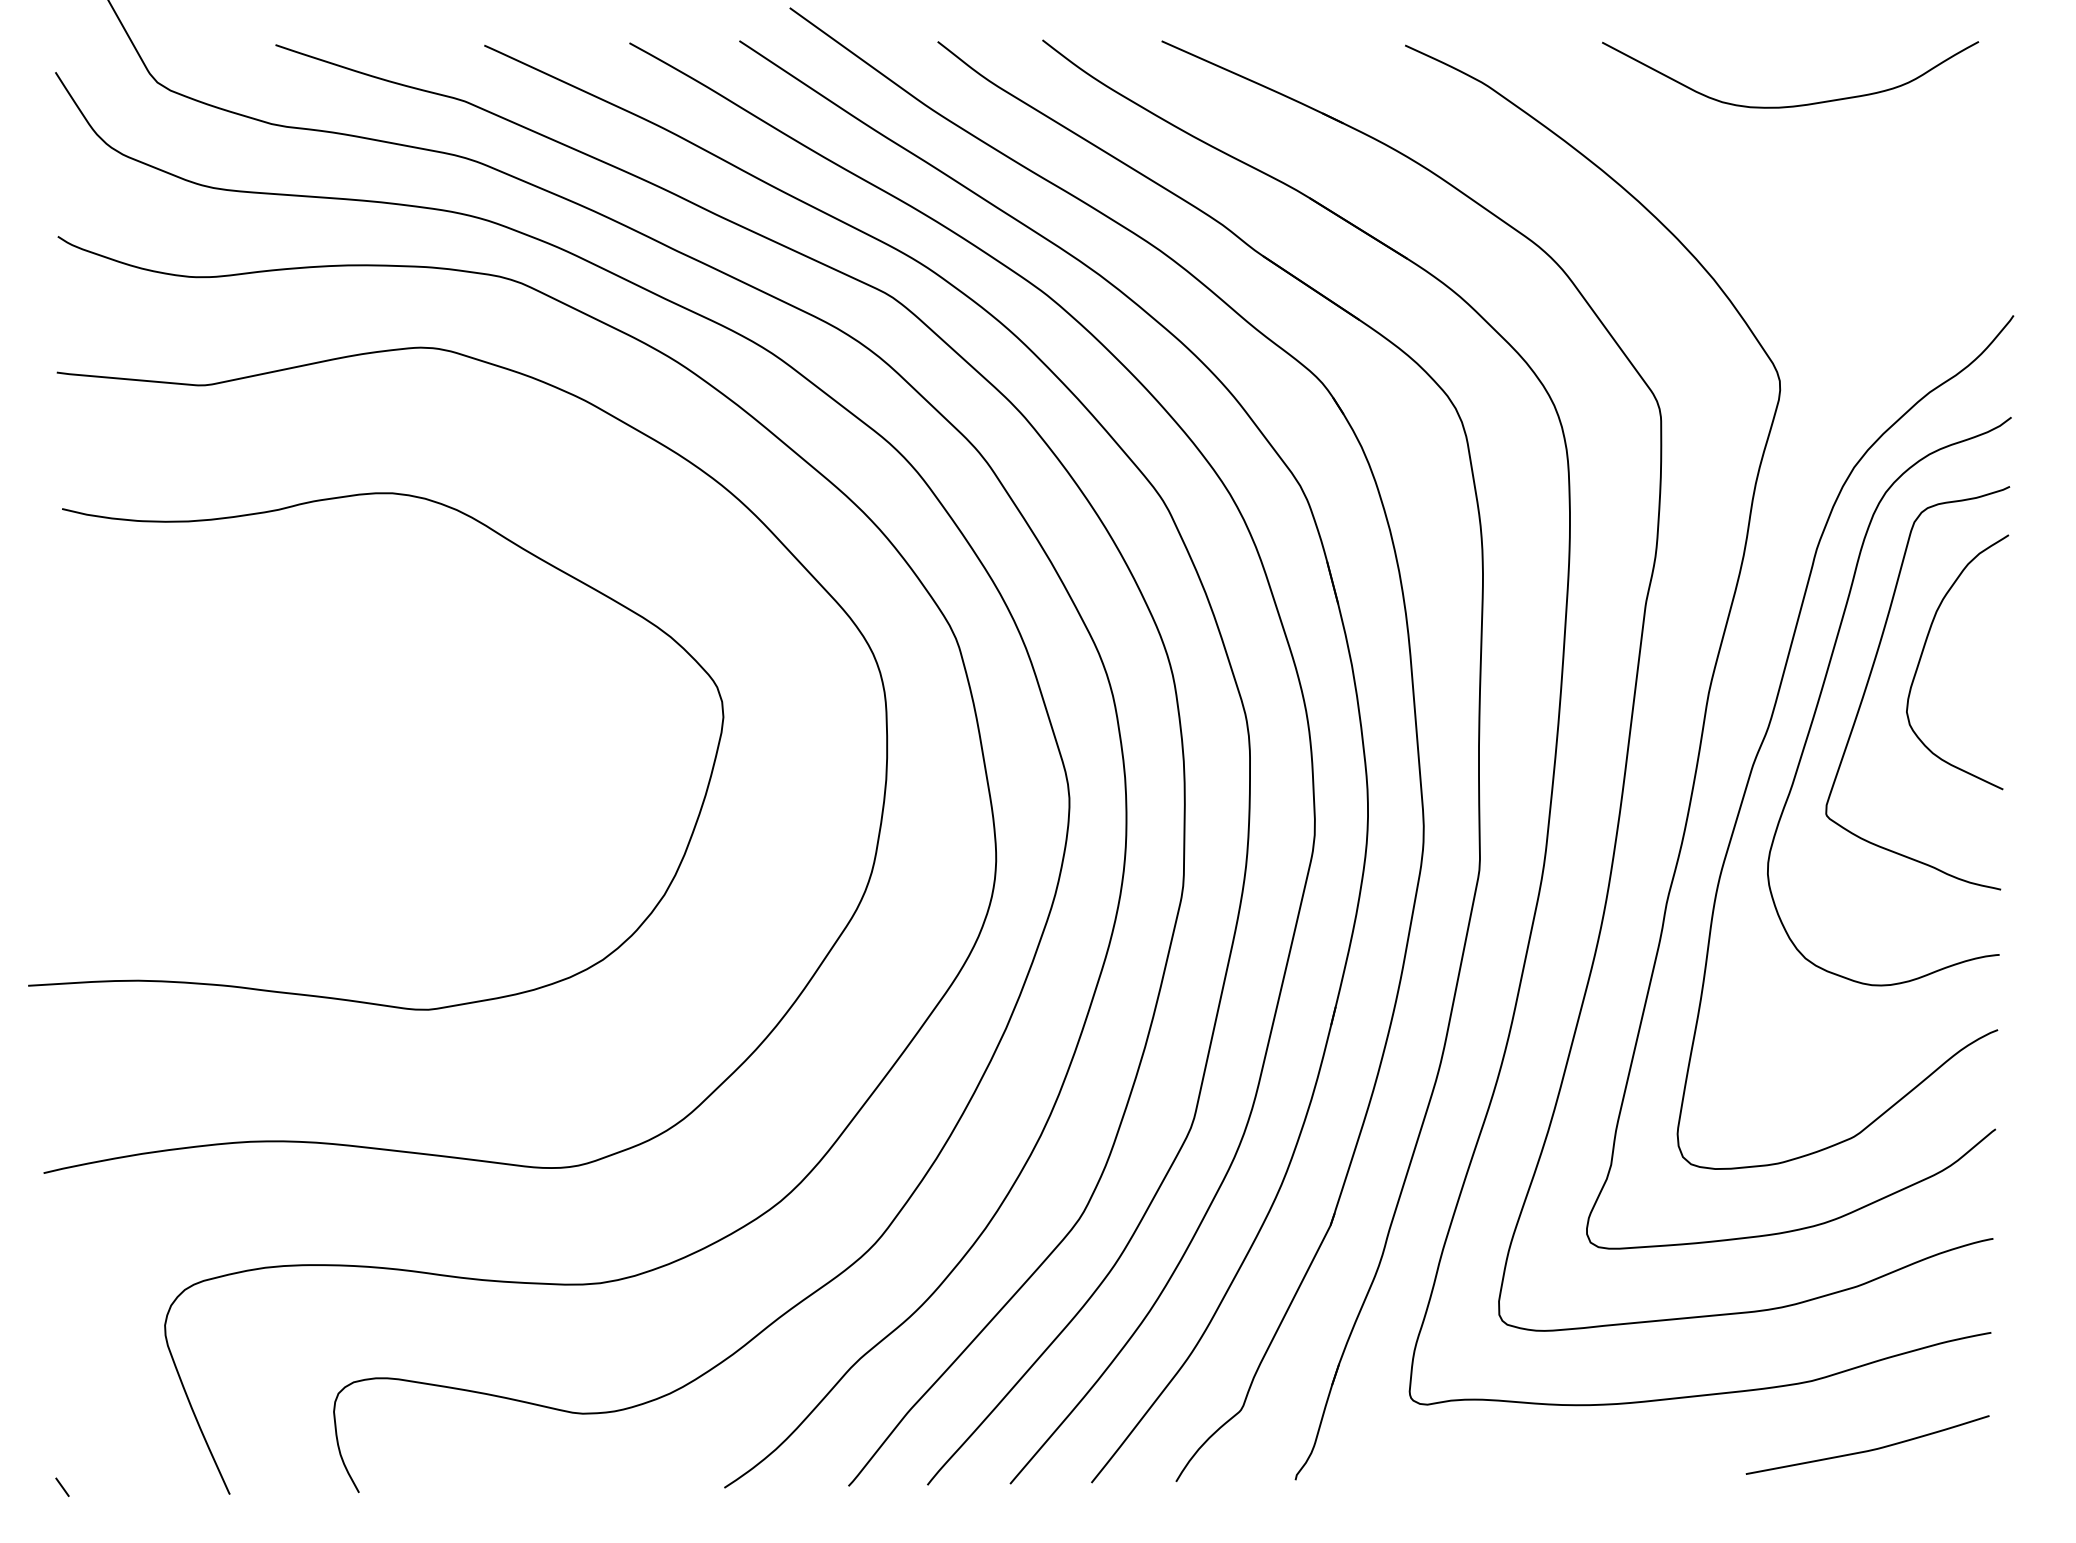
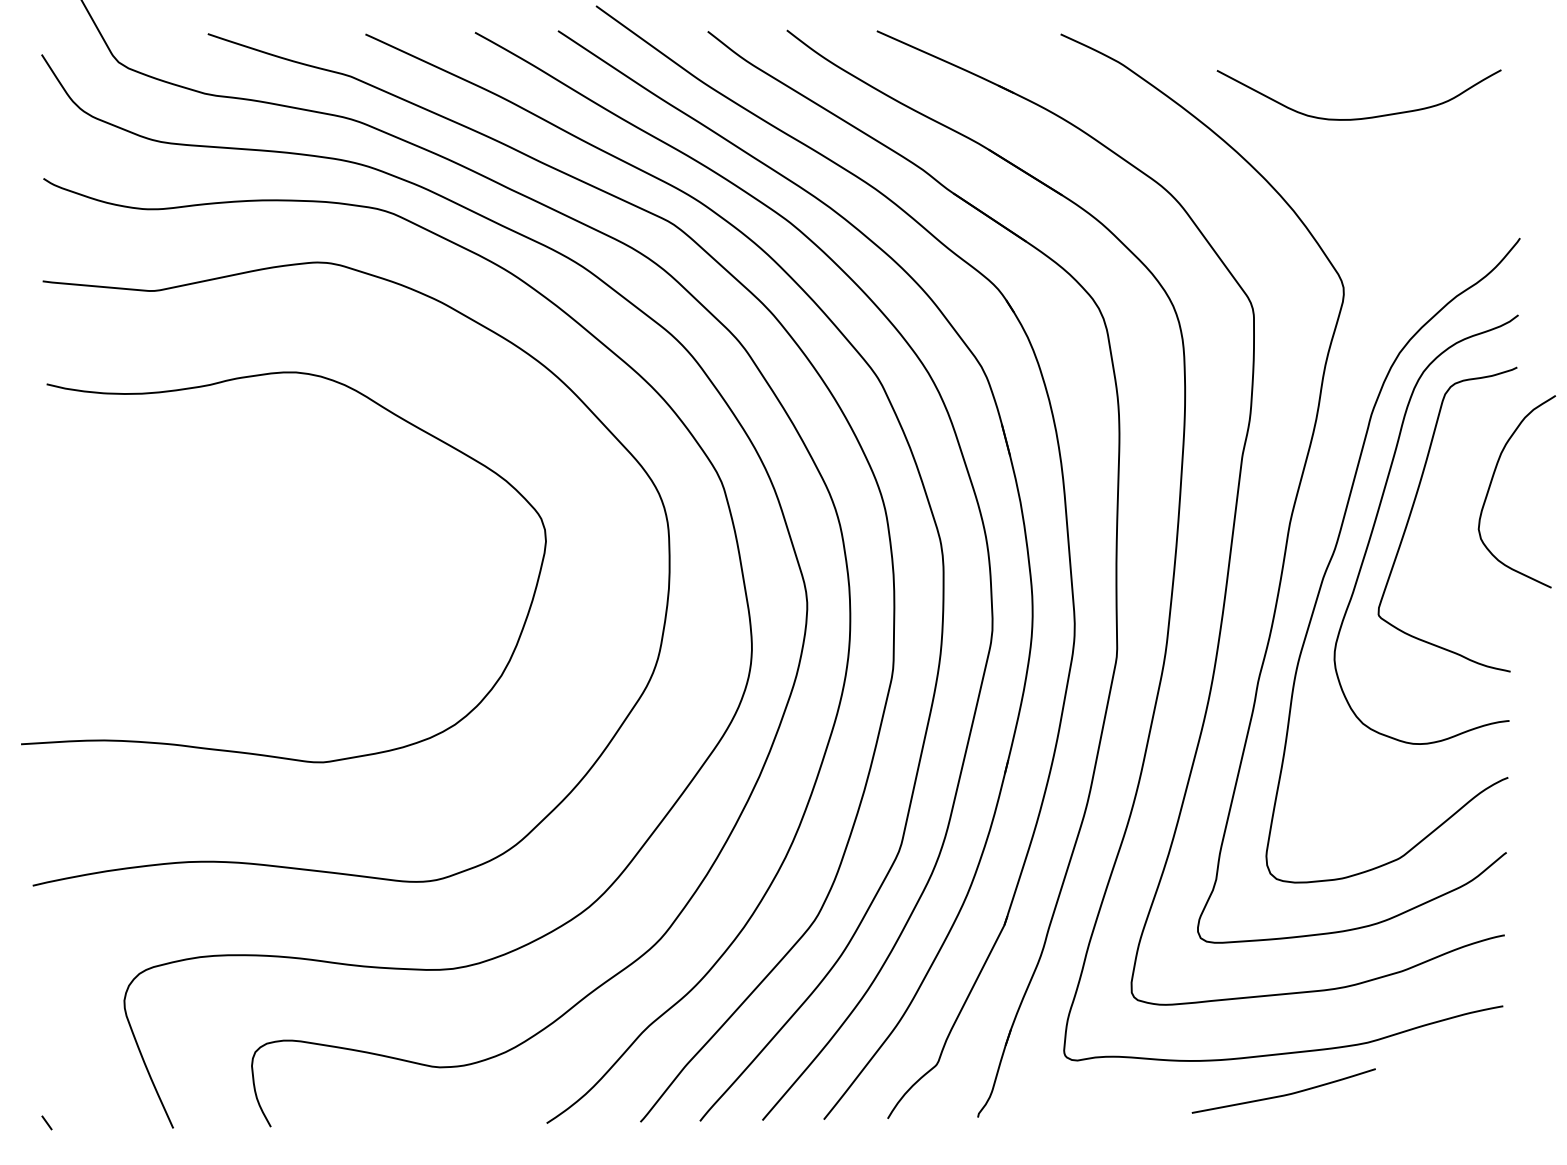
curve: (1790, 105) -> (1359, 118), moved
curve: (1923, 652) -> (1491, 484), moved
curve: (1869, 1449) -> (1285, 1094), moved

